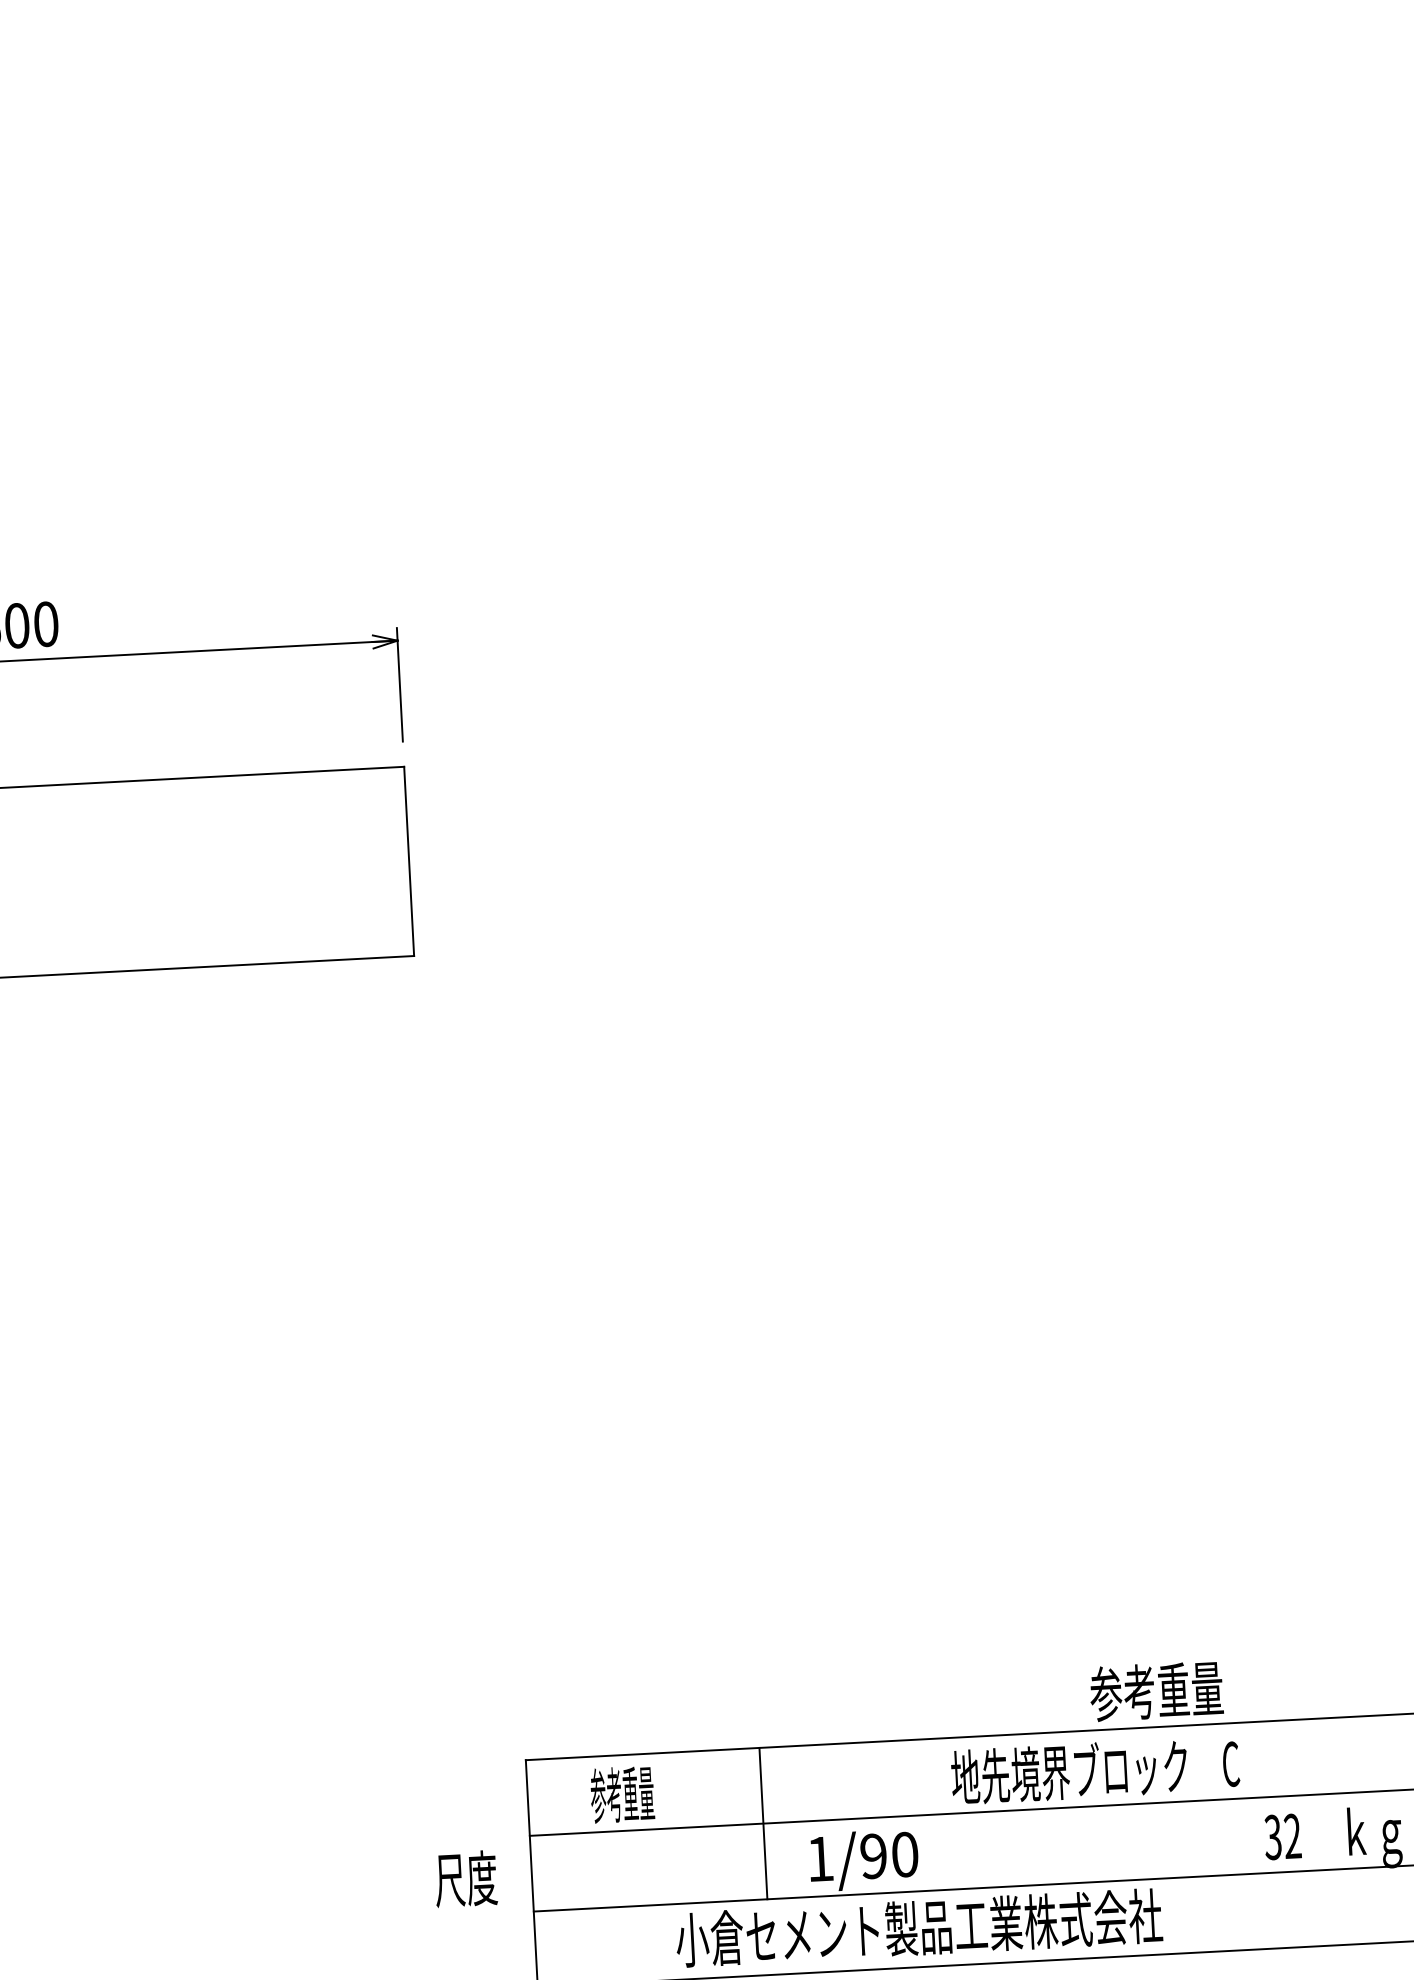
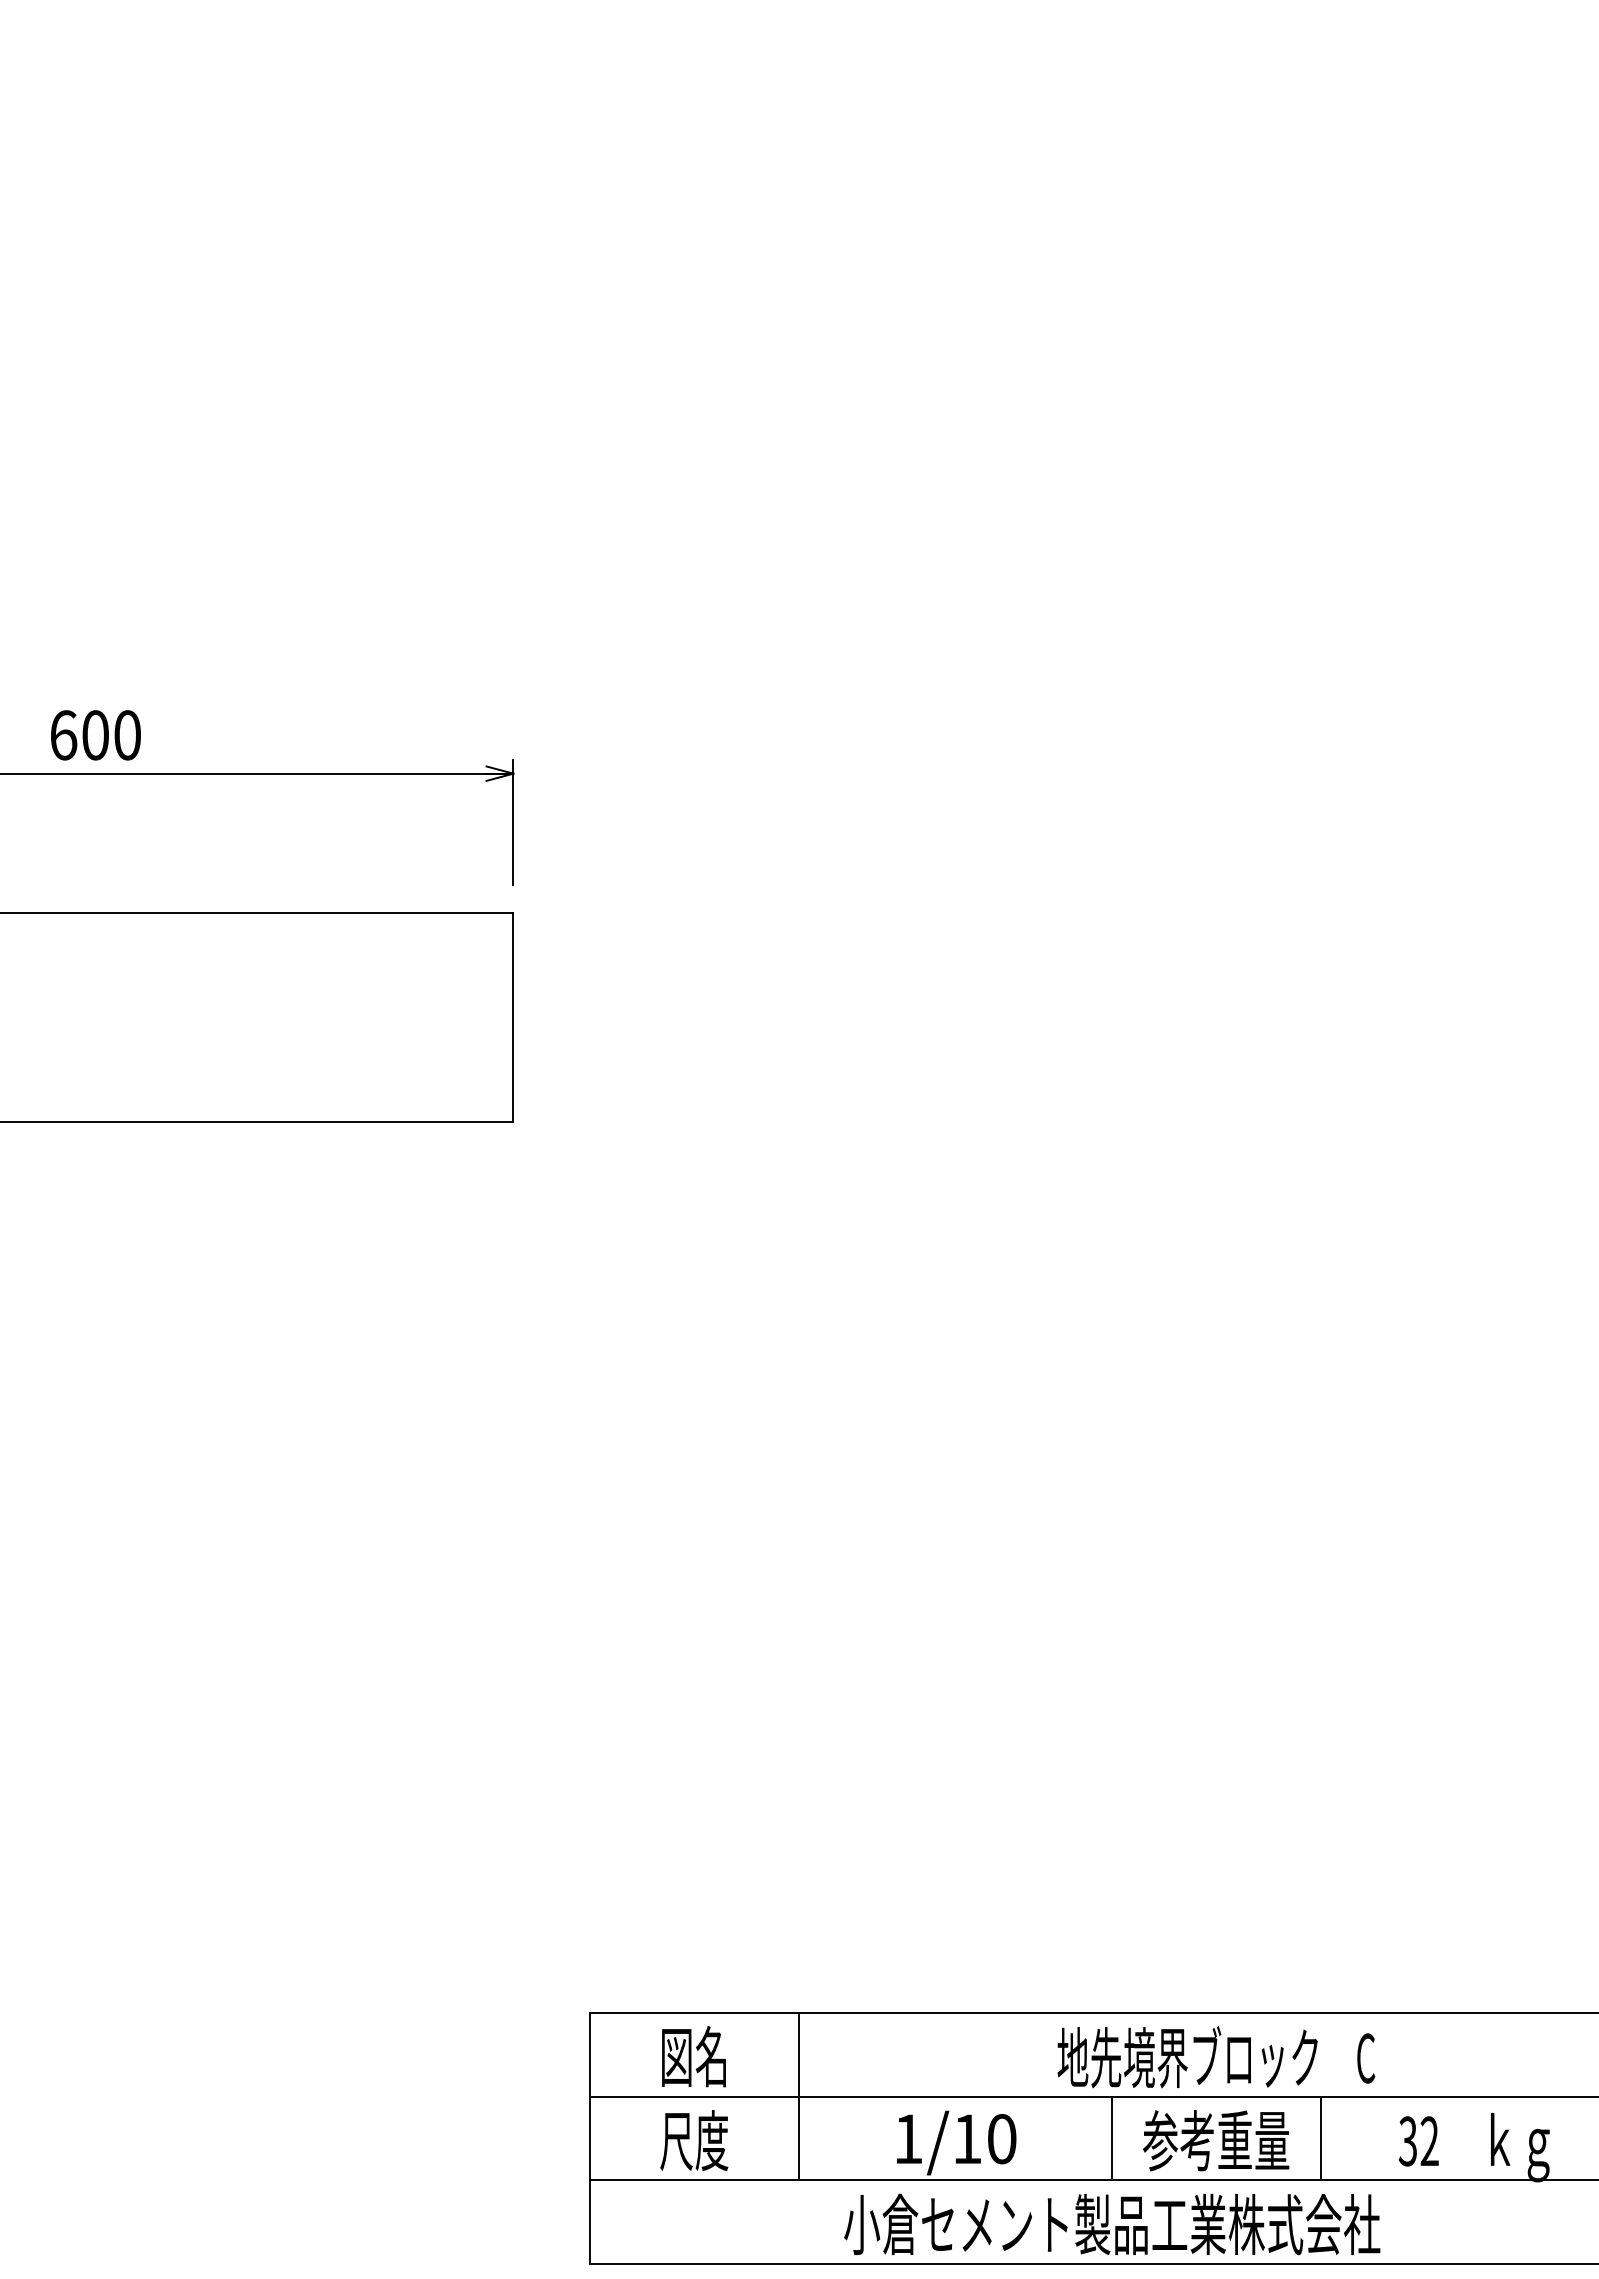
text: (1156, 1691) -> (1216, 2140), moved
text: (622, 1794) -> (694, 2056), 参考重量 -> 図名
line: (763, 1823) -> (798, 2096), moved
line: (1193, 1838) -> (1320, 2138), added
line: (1005, 1848) -> (1112, 2138), added
text: (873, 1856) -> (967, 2139), 1/90 -> 1/10
text: (466, 1878) -> (694, 2140), moved
text: (919, 1927) -> (1112, 2224), moved

